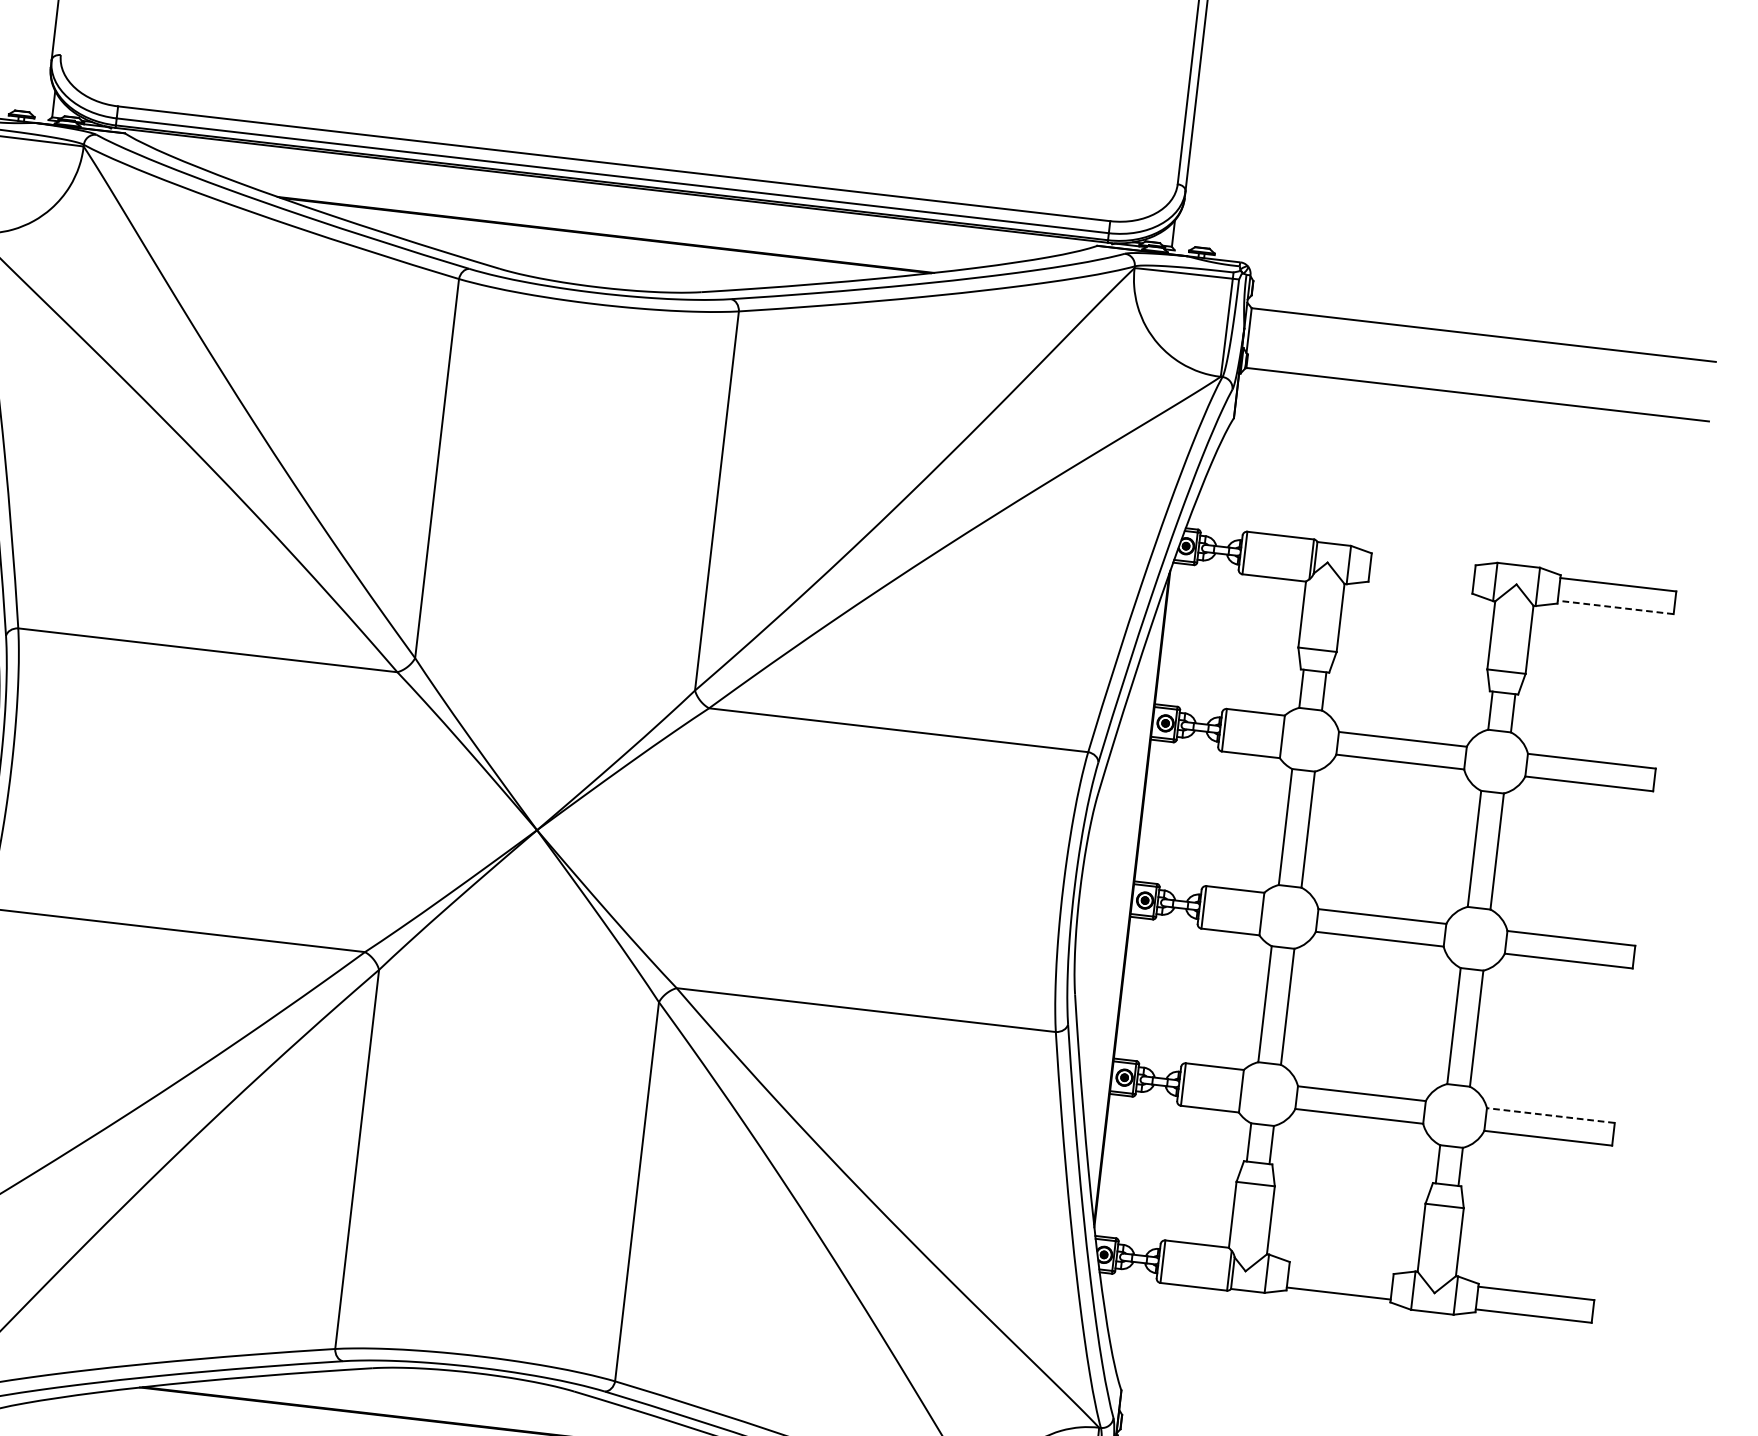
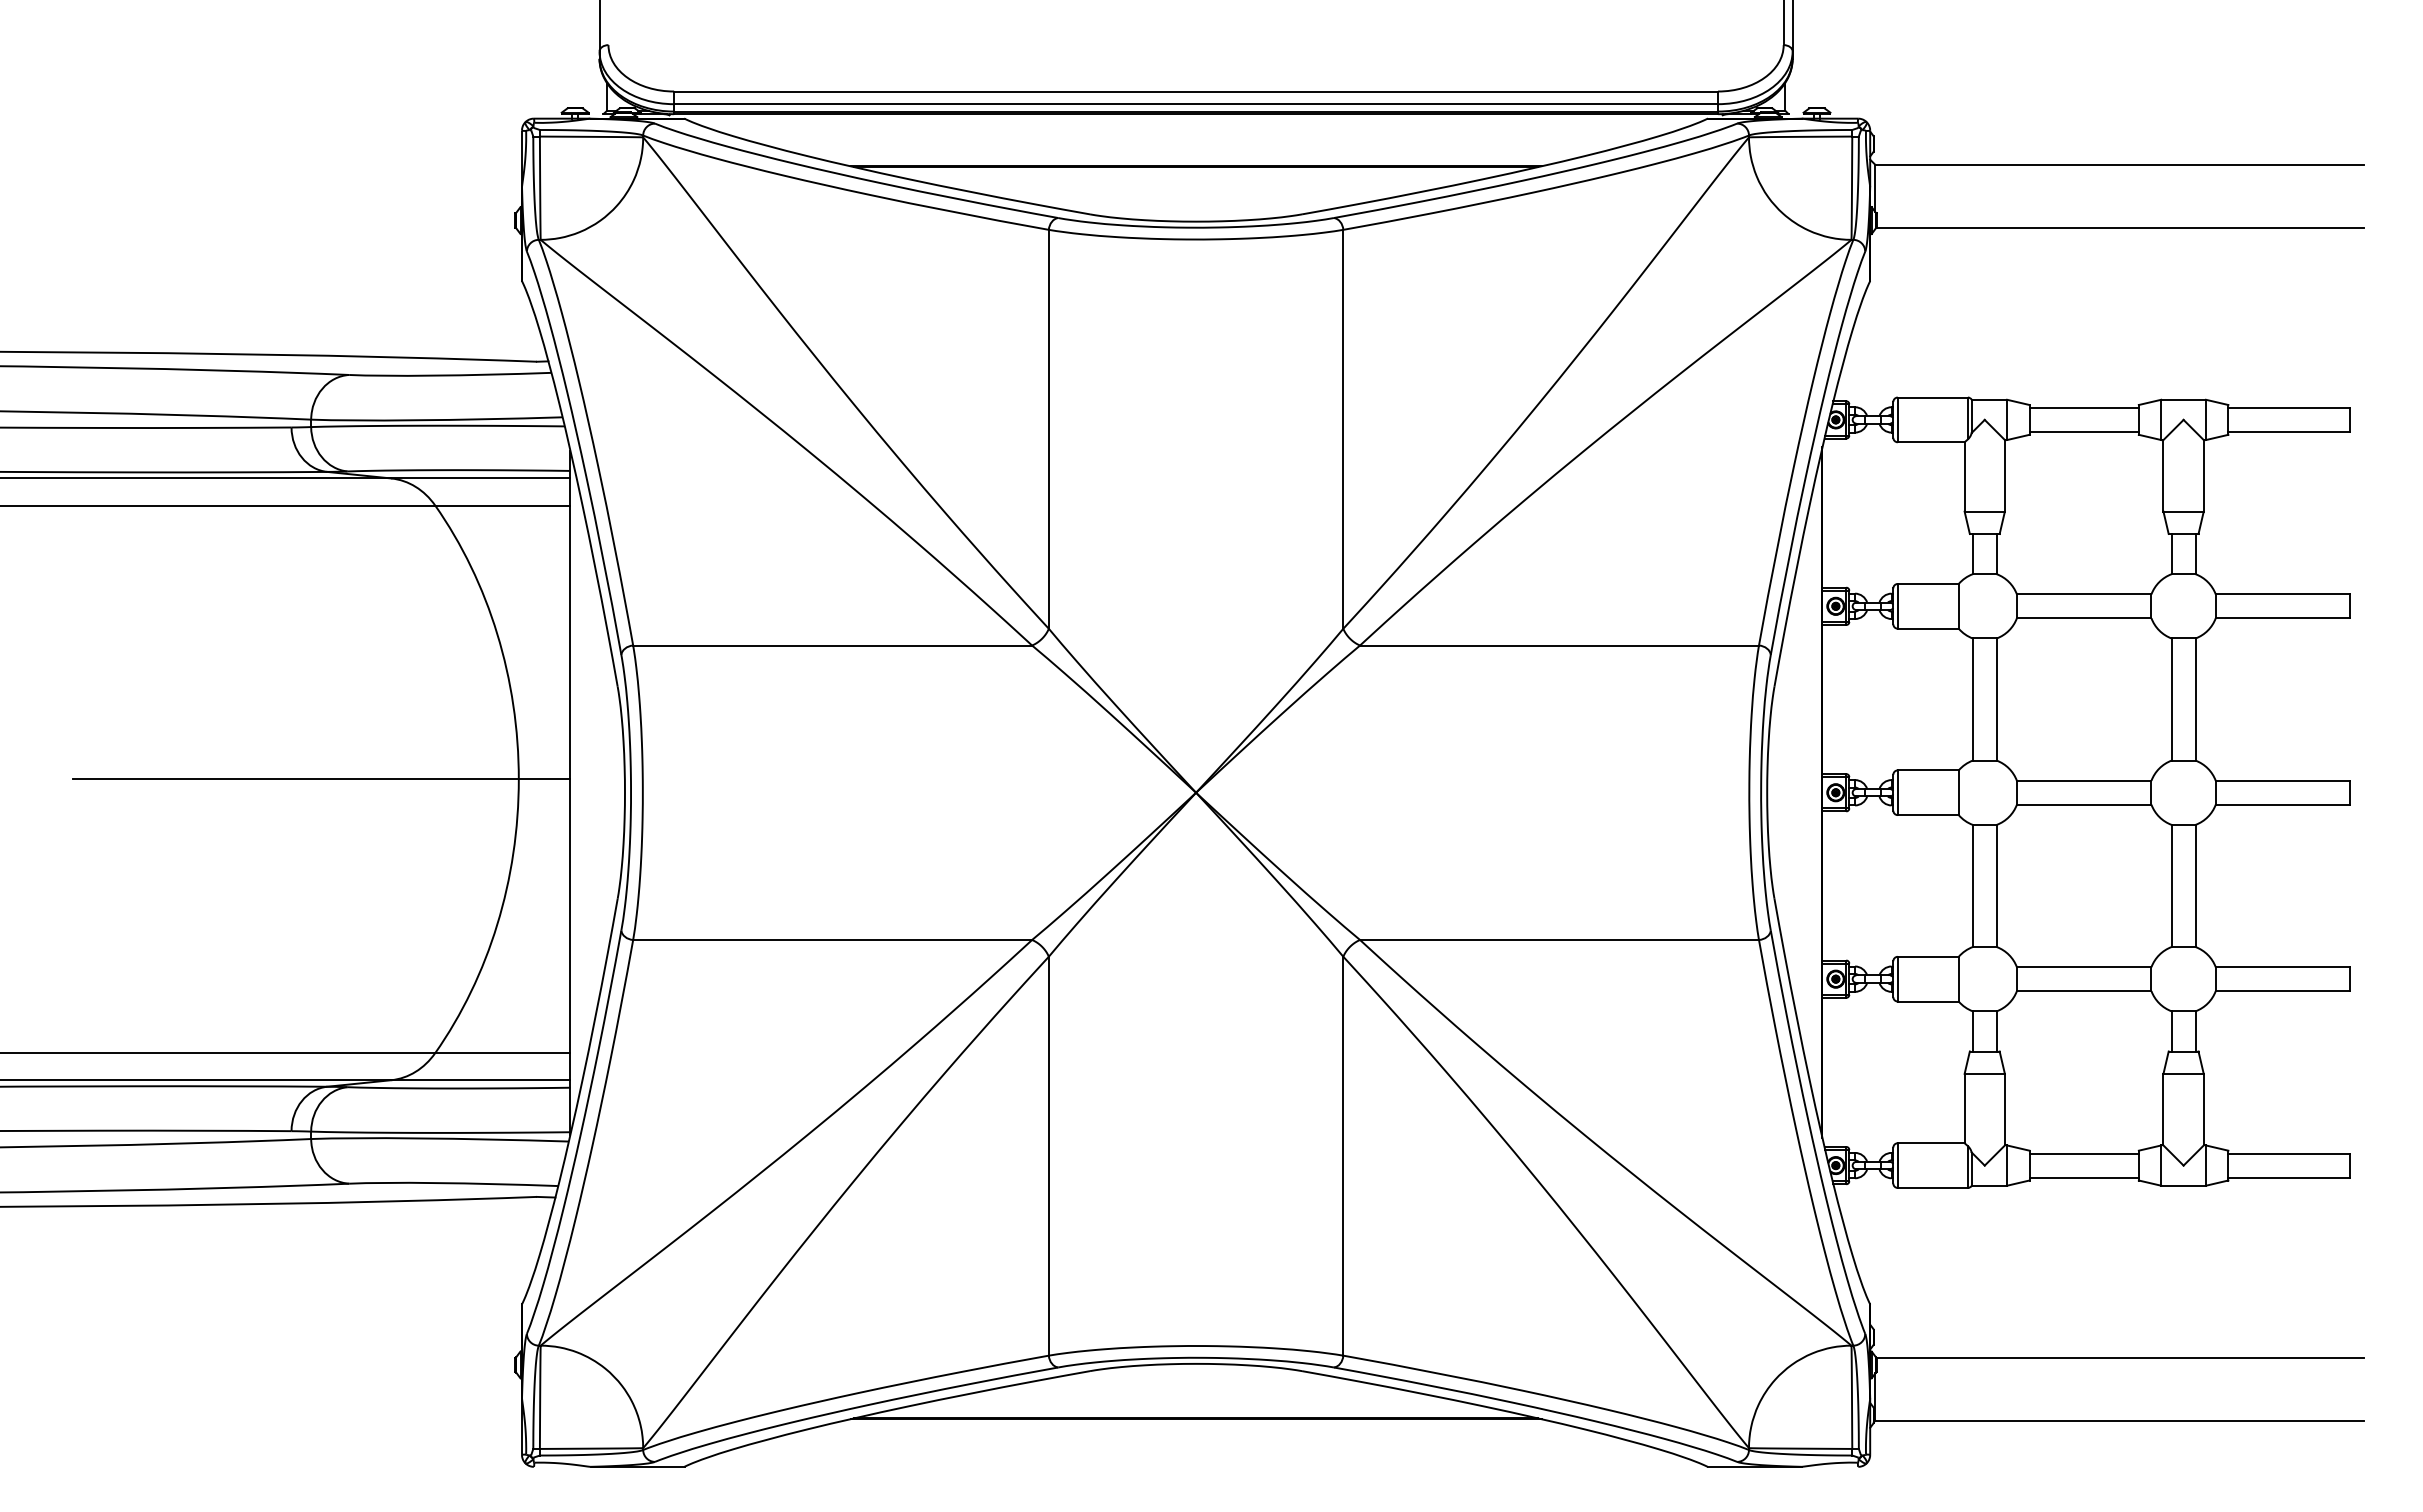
line: (1422, 561) -> (2083, 407), added
line: (1420, 584) -> (2083, 431), added
line: (1615, 607) -> (2289, 431), dashed -> solid
line: (1550, 1115) -> (2282, 967), dashed -> solid
line: (1340, 1270) -> (2083, 1153), added

